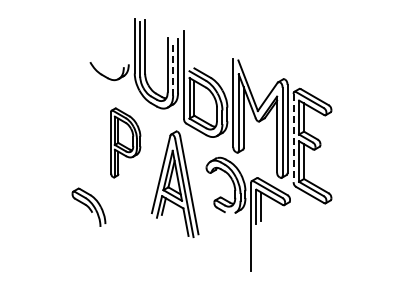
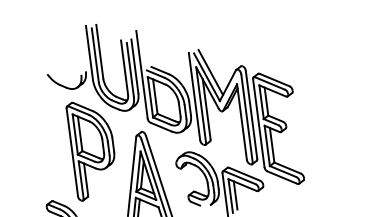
line: (173, 68) -> (130, 69), dashed -> solid
line: (252, 81) -> (210, 72), added
line: (293, 138) -> (258, 123), dashed -> solid
part: (125, 142) -> (92, 149), size x1.43

